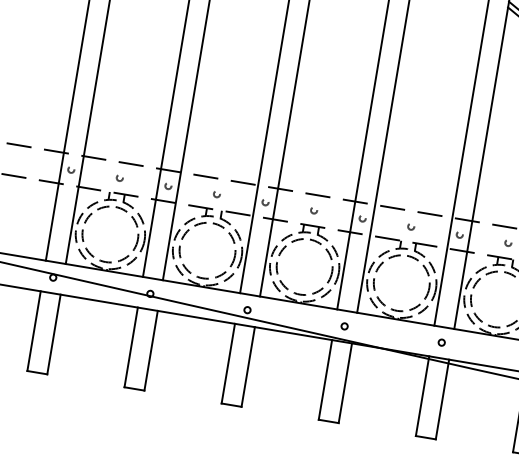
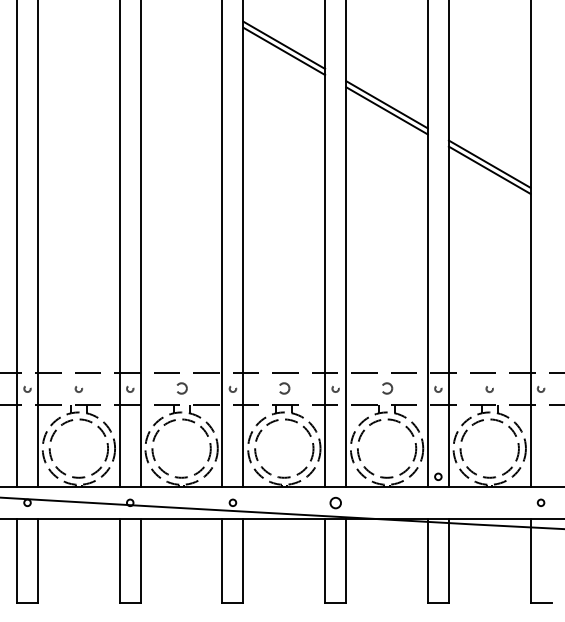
circle: (216, 194) -> (181, 389), size x1.6
circle: (314, 211) -> (284, 389), size x1.6
circle: (410, 227) -> (386, 389), size x1.6
circle: (344, 326) -> (335, 502), size x1.6
circle: (441, 342) -> (438, 476), moved

